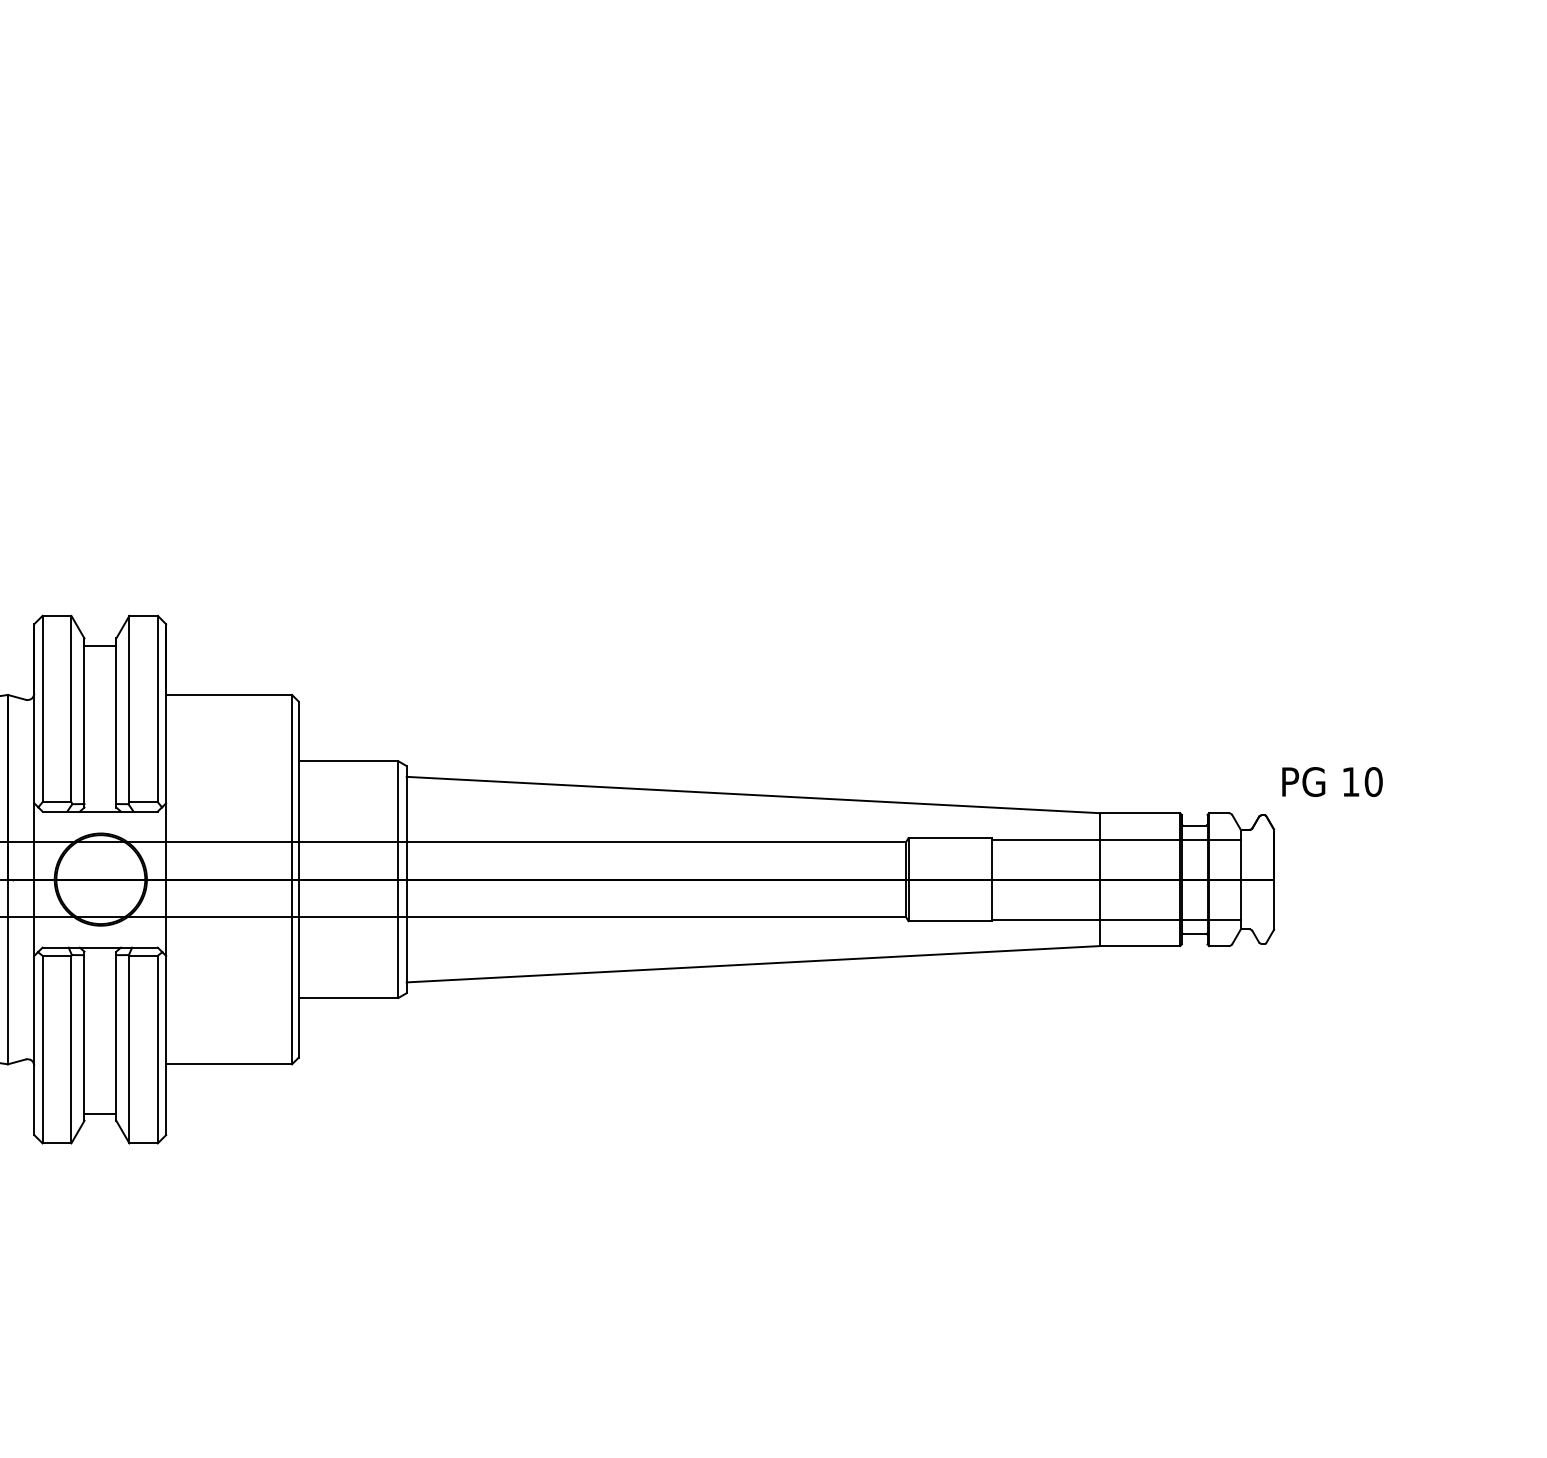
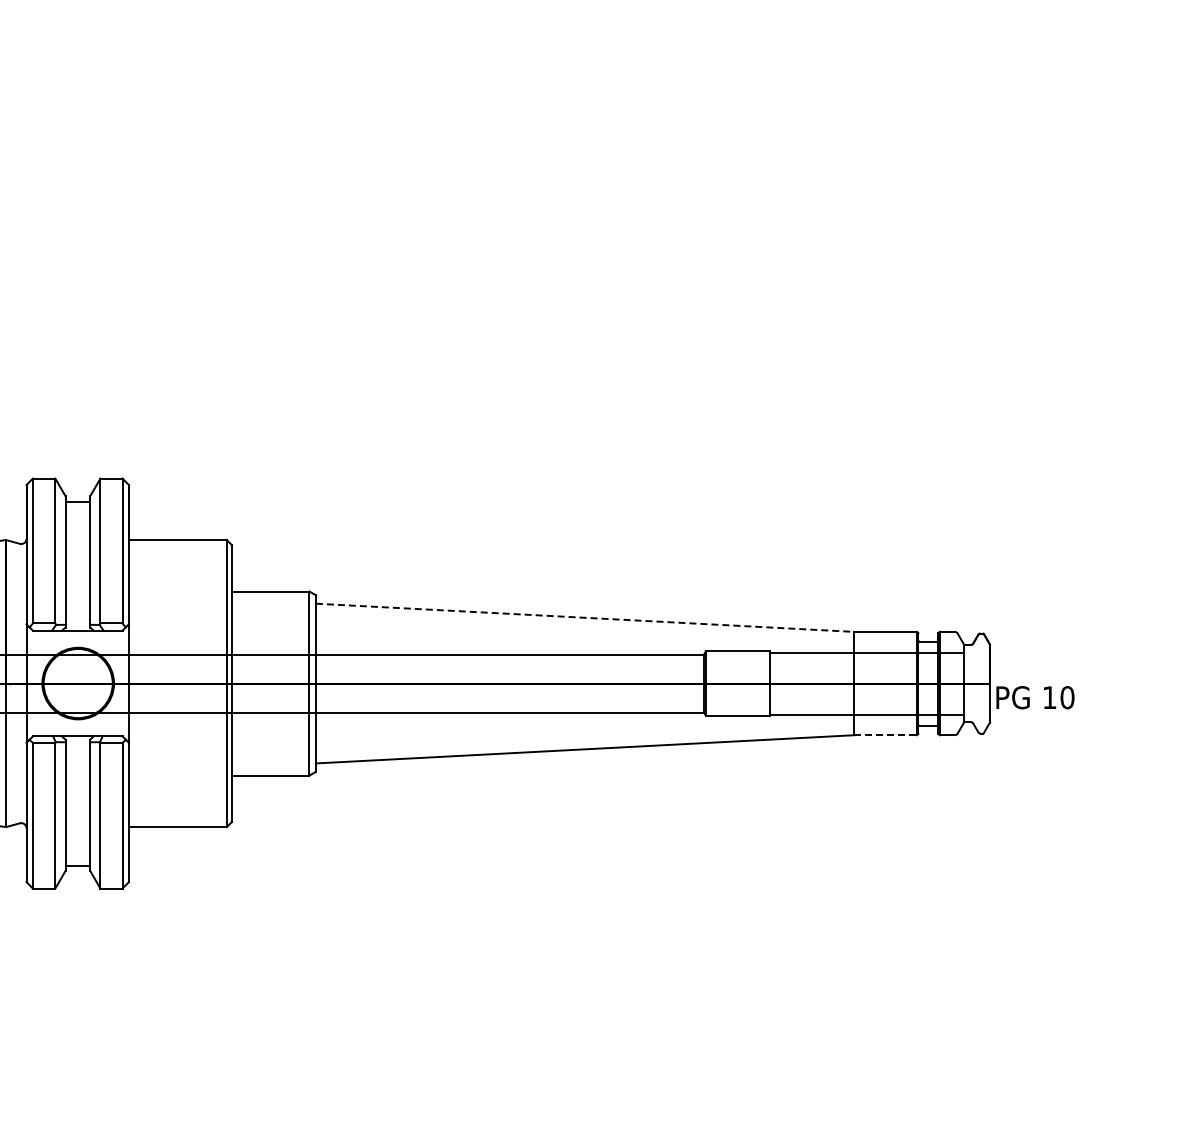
text: (1332, 781) -> (1035, 697), moved
line: (753, 794) -> (585, 617), solid -> dashed
line: (1140, 946) -> (886, 735), solid -> dashed

